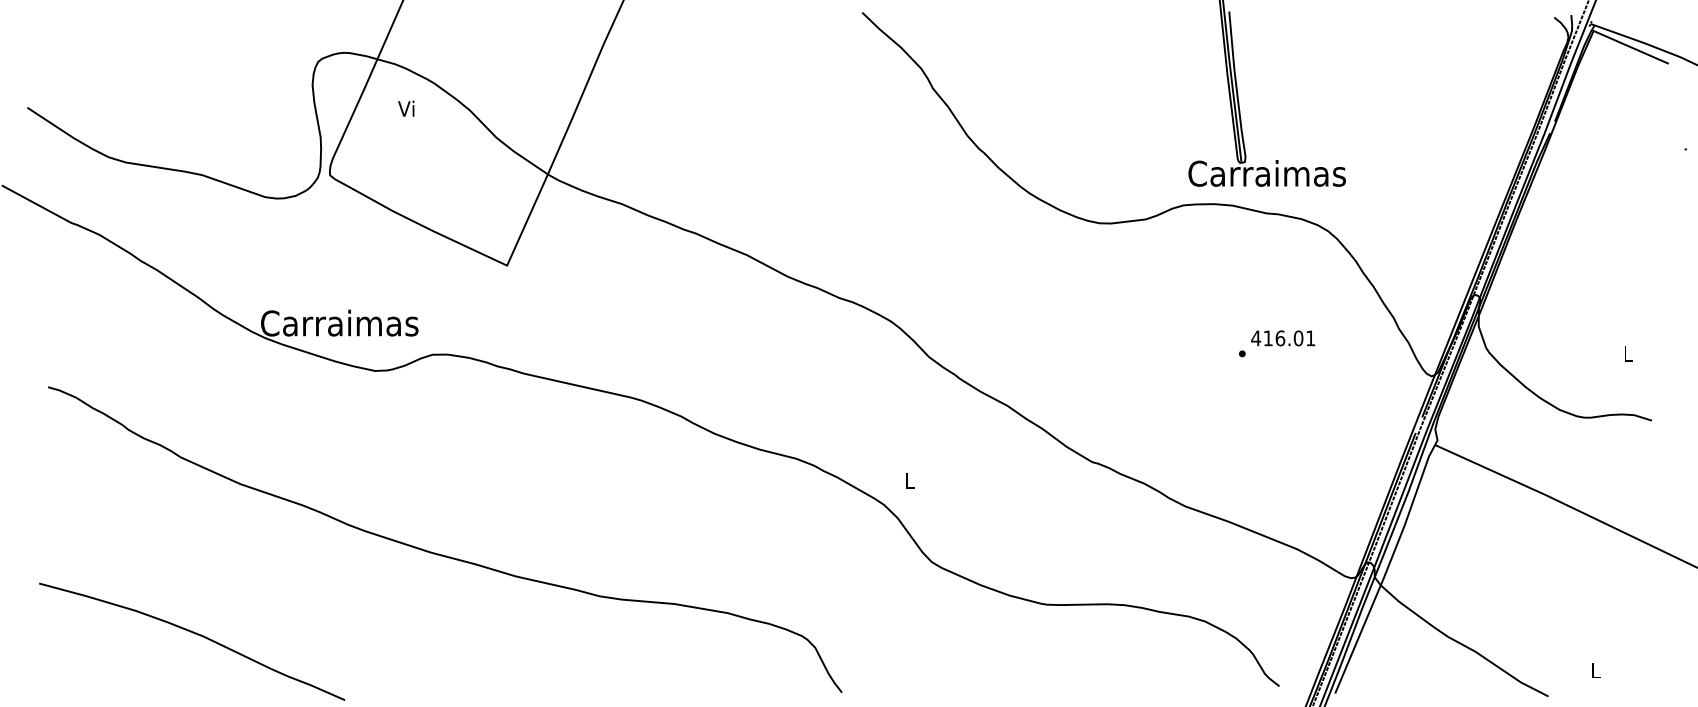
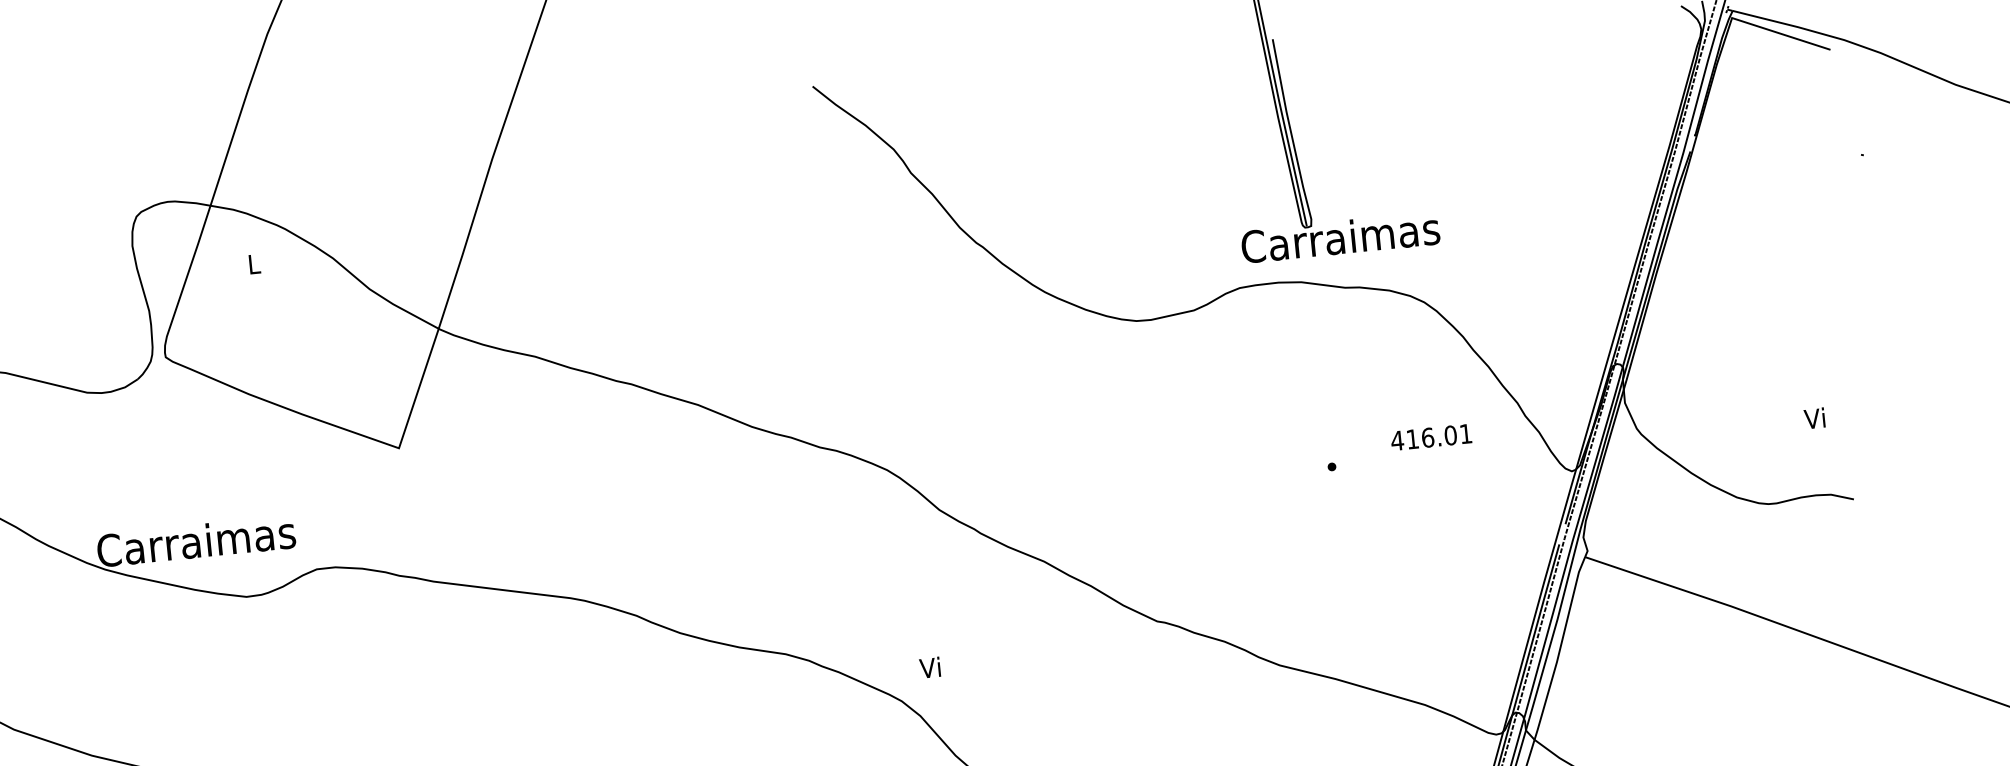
text: (406, 108) -> (253, 263), Vi -> L
text: (1282, 338) -> (1430, 437), moved
text: (1627, 353) -> (1814, 418), L -> Vi
text: (909, 480) -> (930, 667), L -> Vi

